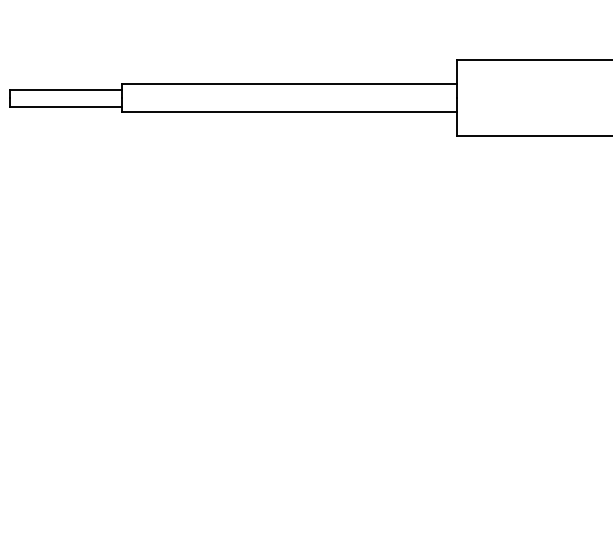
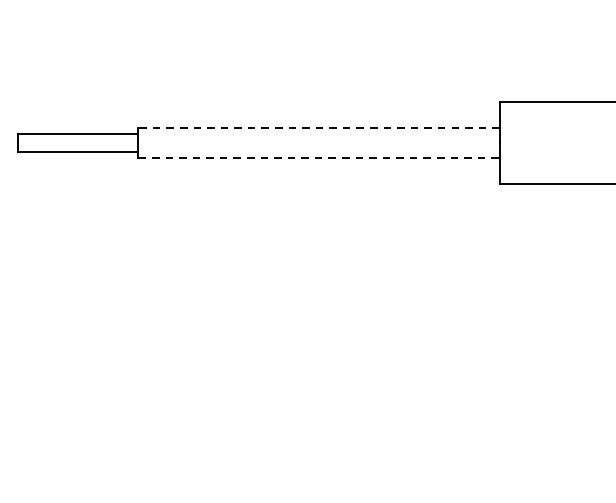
line: (289, 84) -> (318, 127), solid -> dashed
line: (289, 112) -> (318, 158), solid -> dashed

